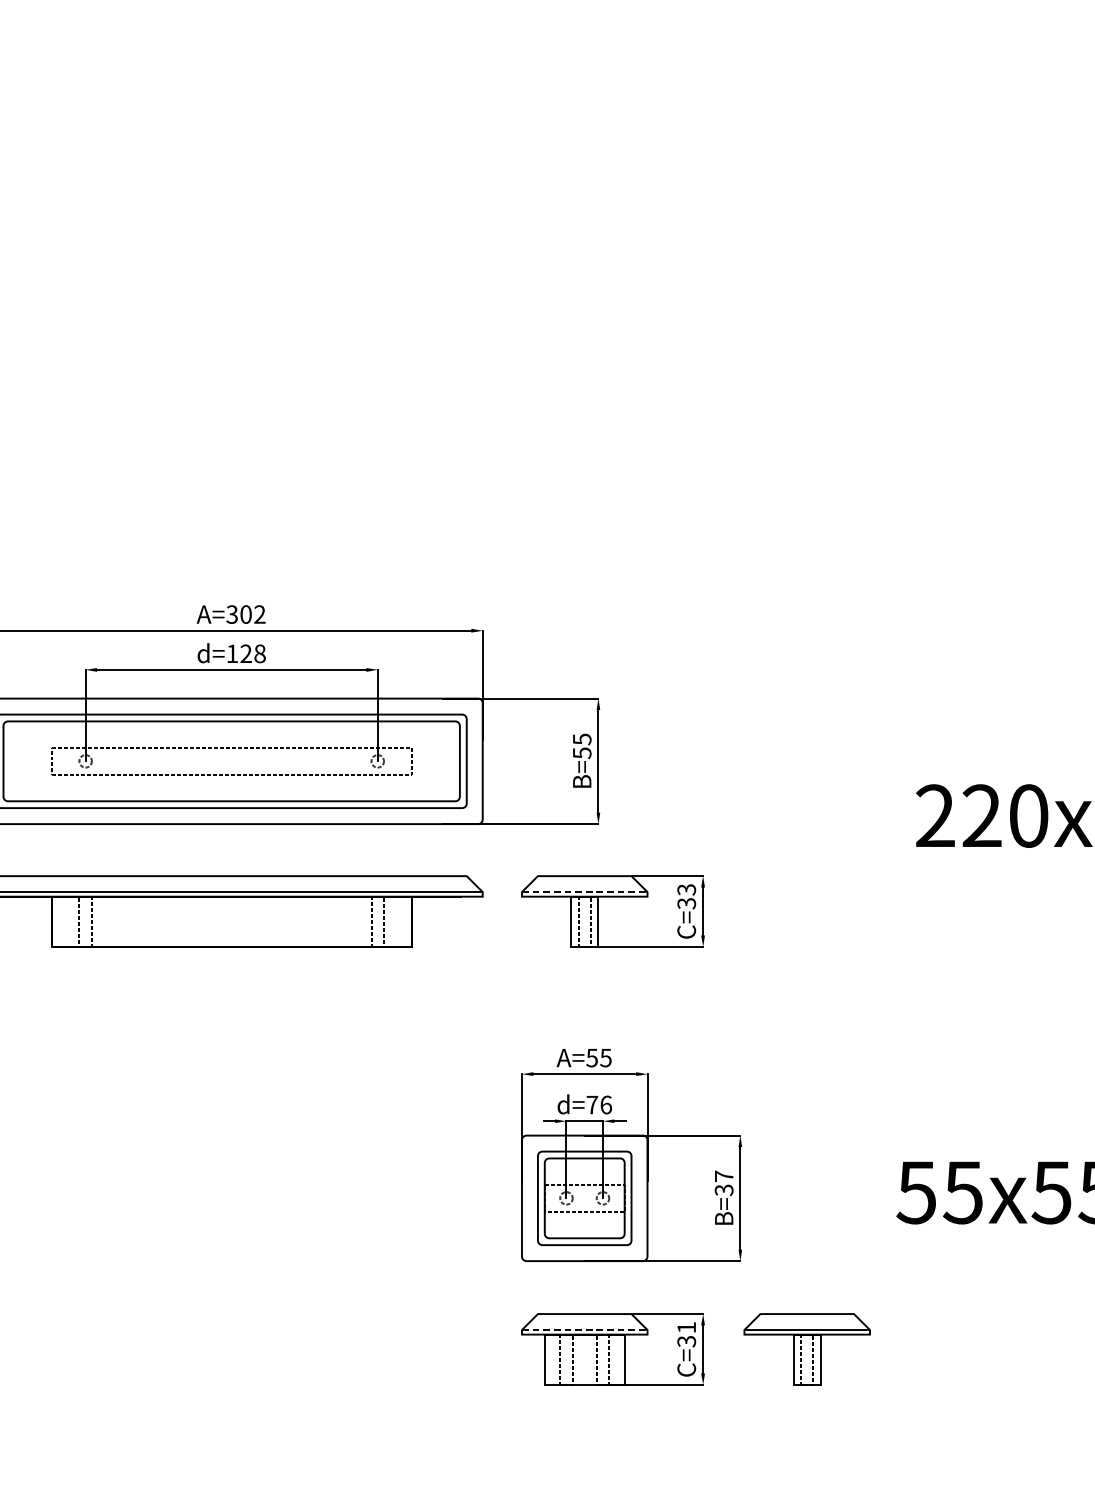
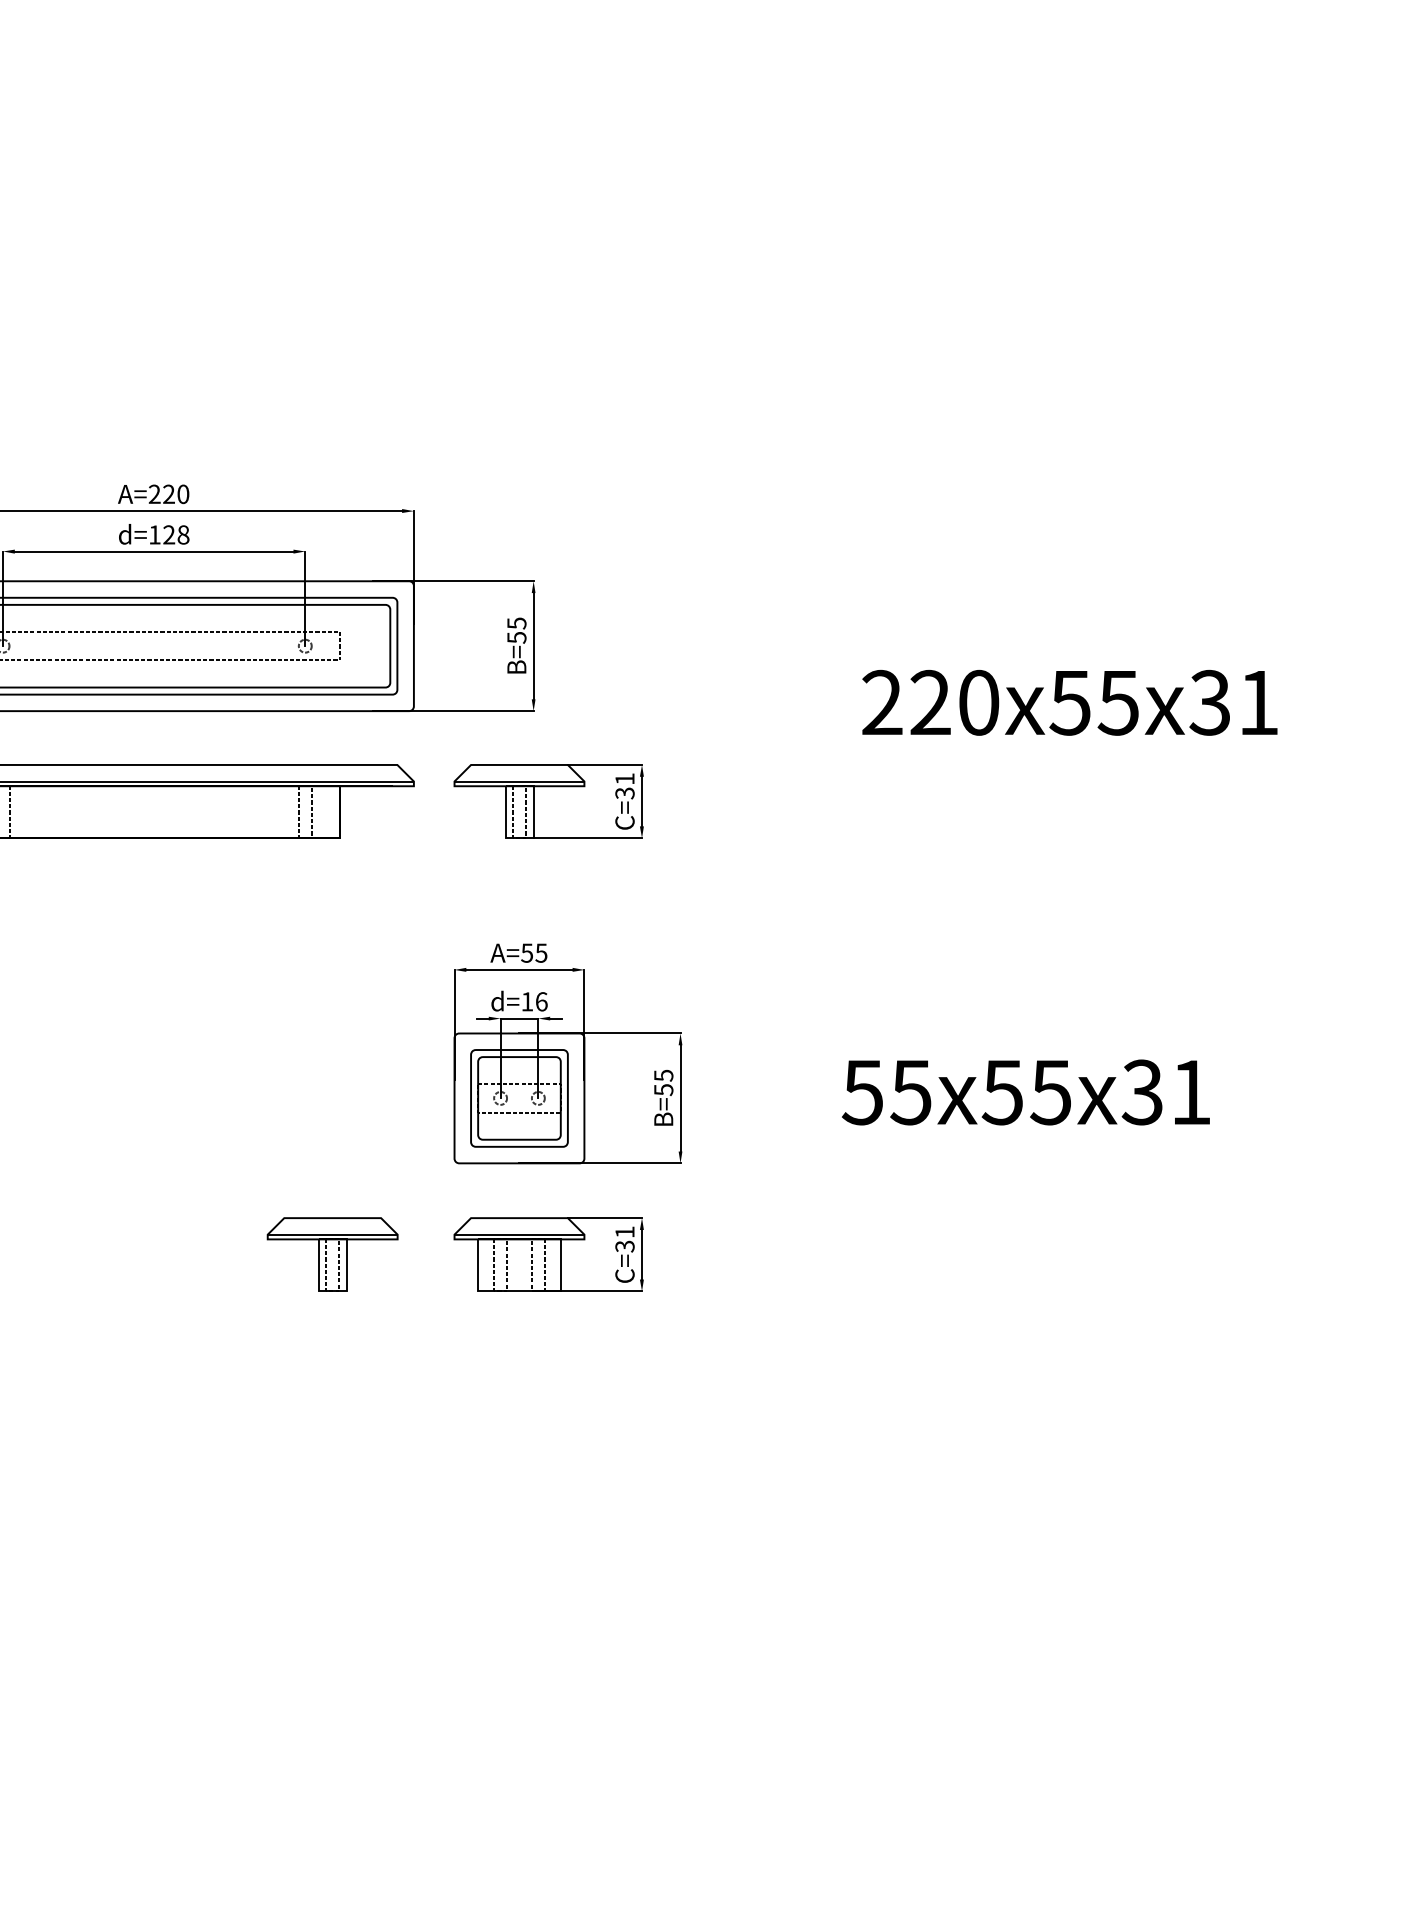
text: (245, 614) -> (168, 494), =302 -> =220
text: (686, 890) -> (624, 779), =33 -> =31
line: (584, 892) -> (519, 781), dashed -> solid
text: (592, 1104) -> (527, 1001), d=76 -> d=16
text: (723, 1182) -> (663, 1082), =37 -> =55
line: (584, 1329) -> (519, 1234), dashed -> solid
part: (807, 1349) -> (332, 1254), moved

